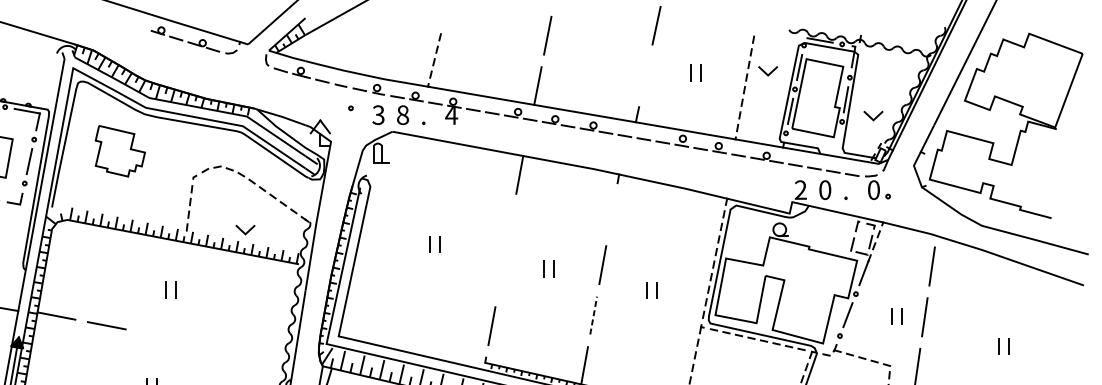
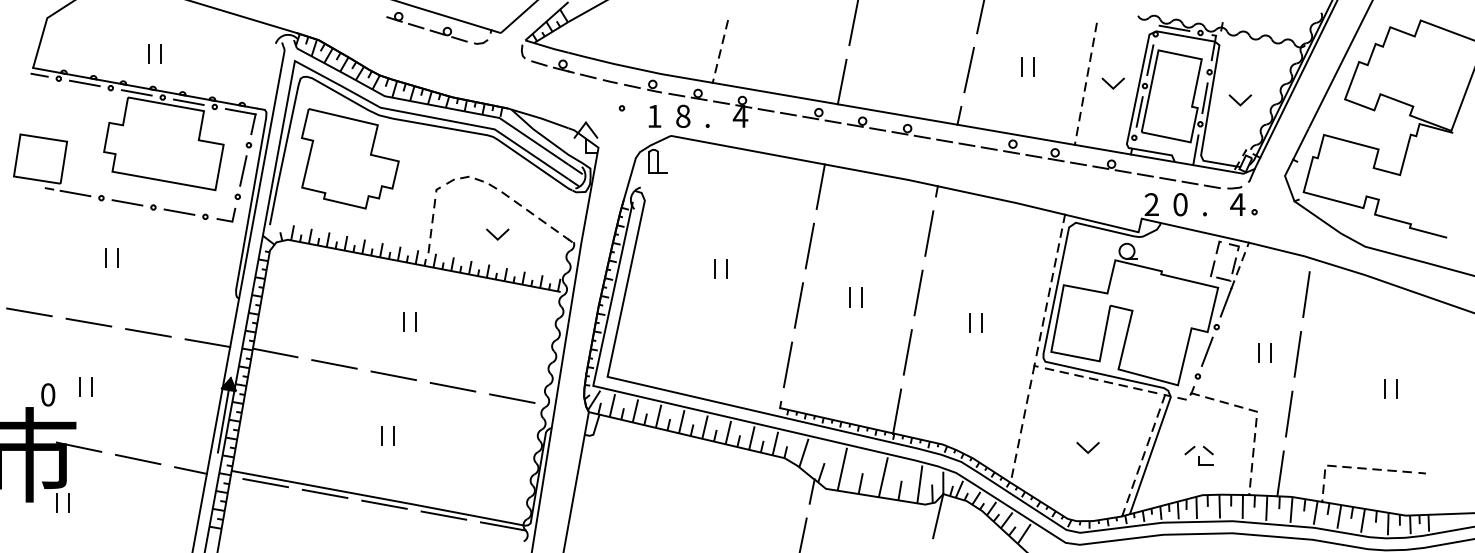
line: (765, 71) -> (1110, 84), moved
line: (645, 76) -> (968, 70), added
text: (378, 114) -> (654, 115), 3 -> 1
line: (871, 117) -> (1238, 102), moved
line: (837, 144) -> (1195, 150), added
part: (120, 150) -> (350, 158), size x1.67
text: (873, 190) -> (1237, 204), 0 -> 4
line: (612, 214) -> (929, 233), added
line: (510, 224) -> (809, 245), added
line: (243, 231) -> (495, 236), moved
line: (500, 275) -> (798, 305), added
line: (593, 315) -> (907, 352), dashed -> solid
line: (156, 335) -> (393, 375), added
line: (207, 344) -> (452, 386), added
line: (258, 354) -> (512, 398), added

